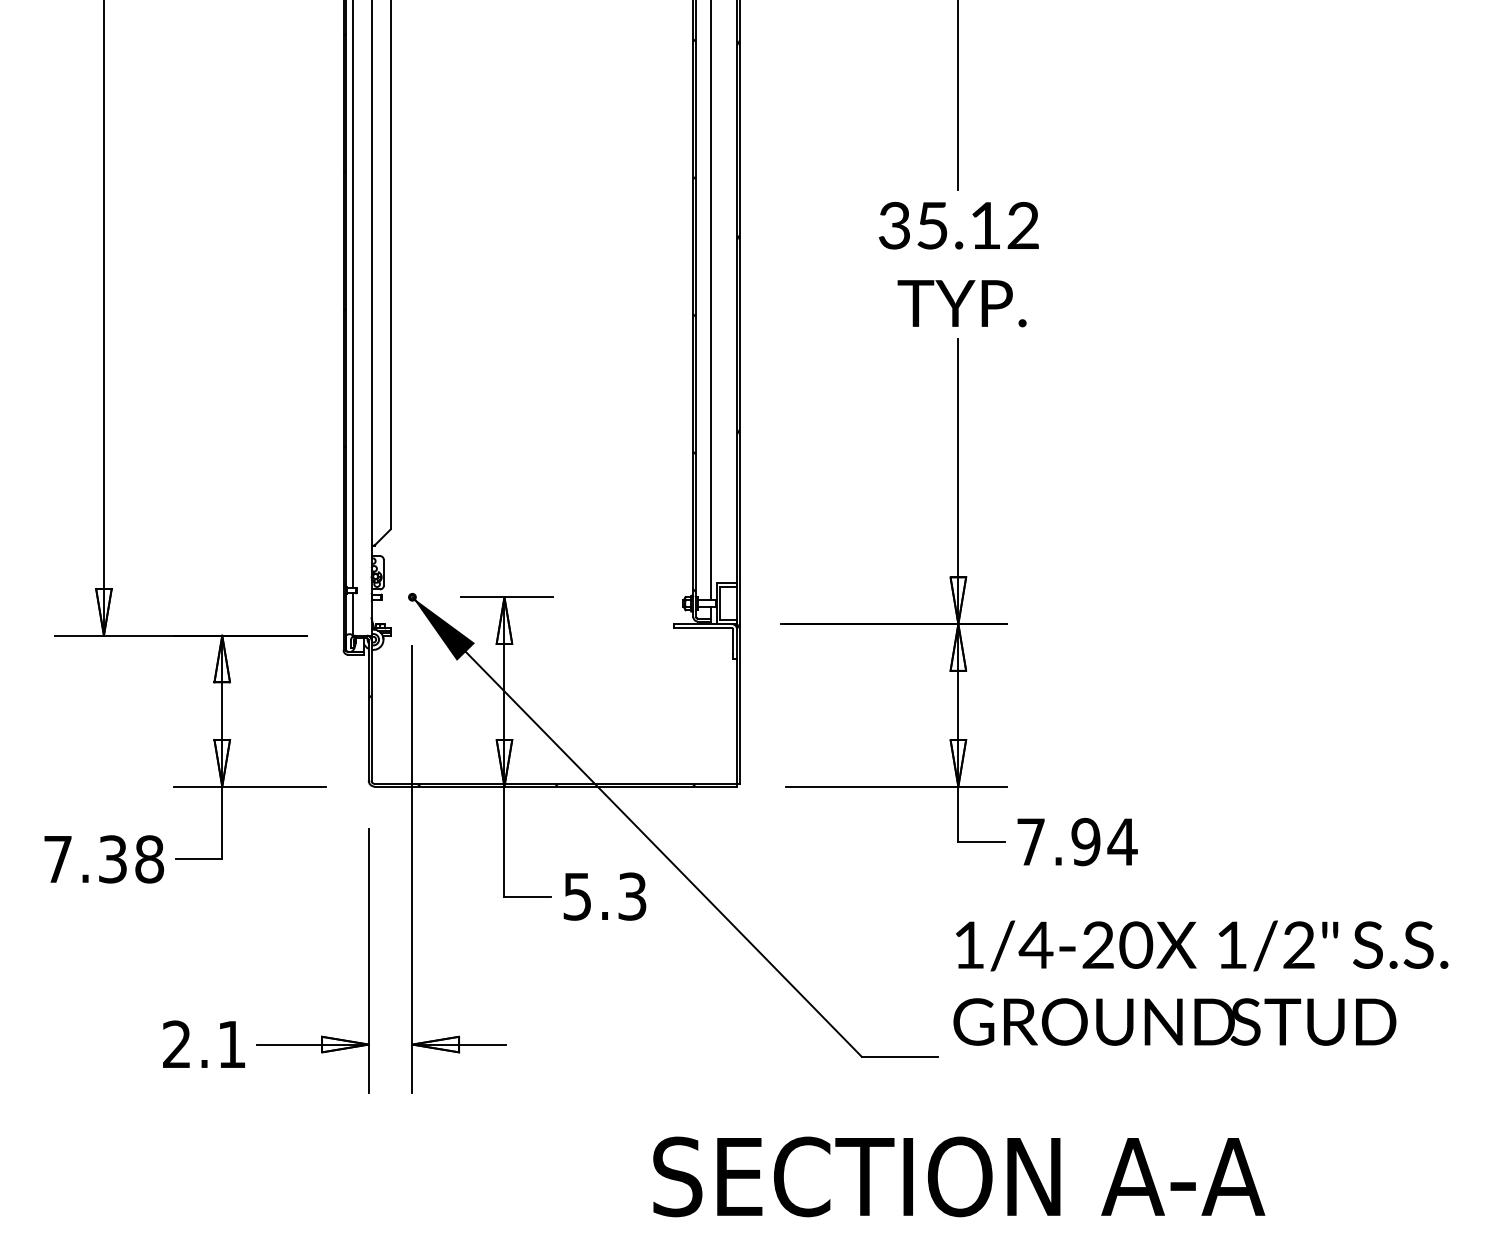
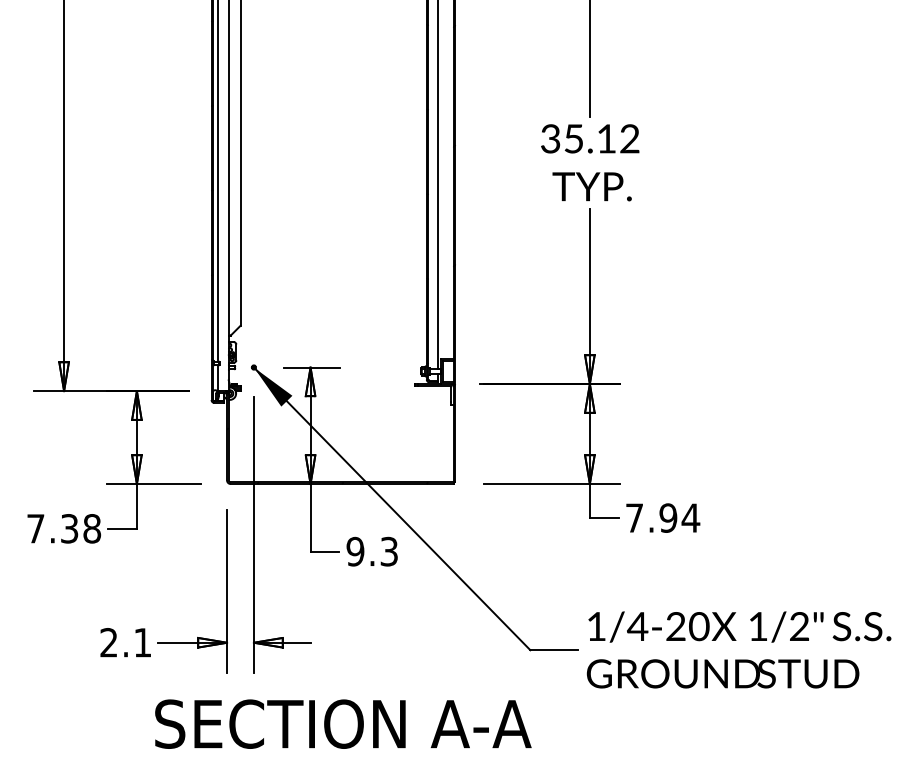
text: (577, 896) -> (355, 551), 5.3 -> 9.3
text: (1199, 982) -> (738, 649), moved
text: (959, 1175) -> (343, 723), moved

